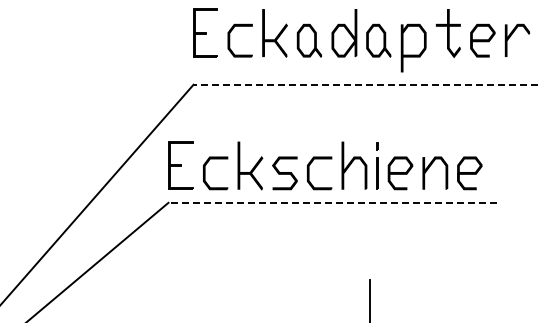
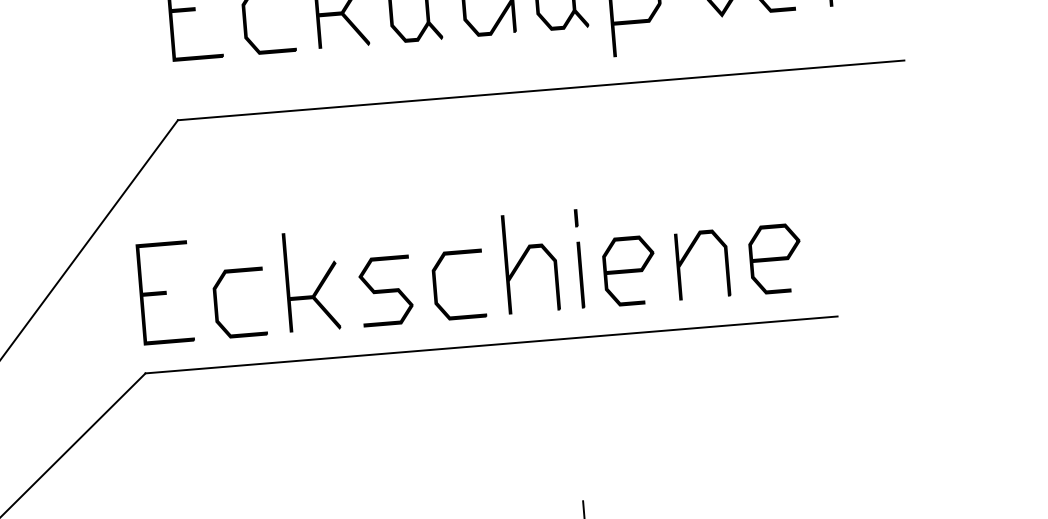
line: (365, 84) -> (540, 89), dashed -> solid
line: (332, 202) -> (491, 344), dashed -> solid

